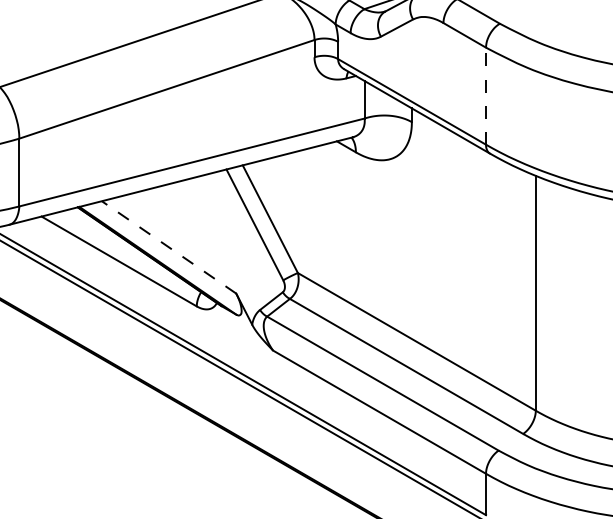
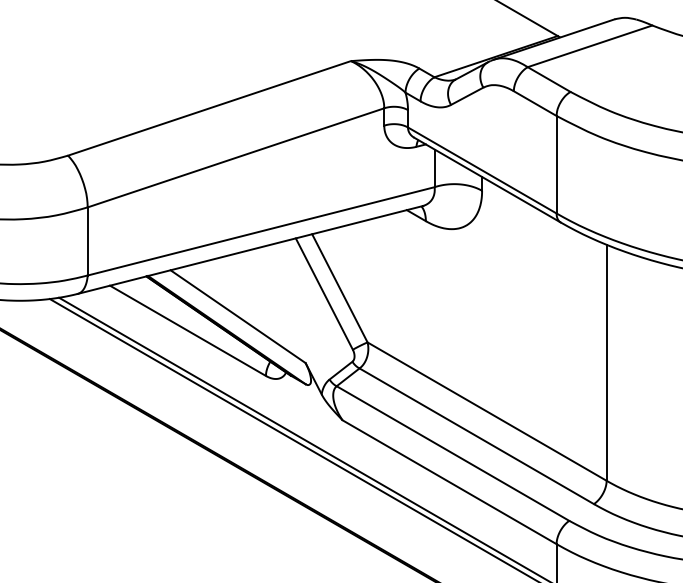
line: (485, 95) -> (556, 164), dashed -> solid
line: (169, 247) -> (238, 316), dashed -> solid

